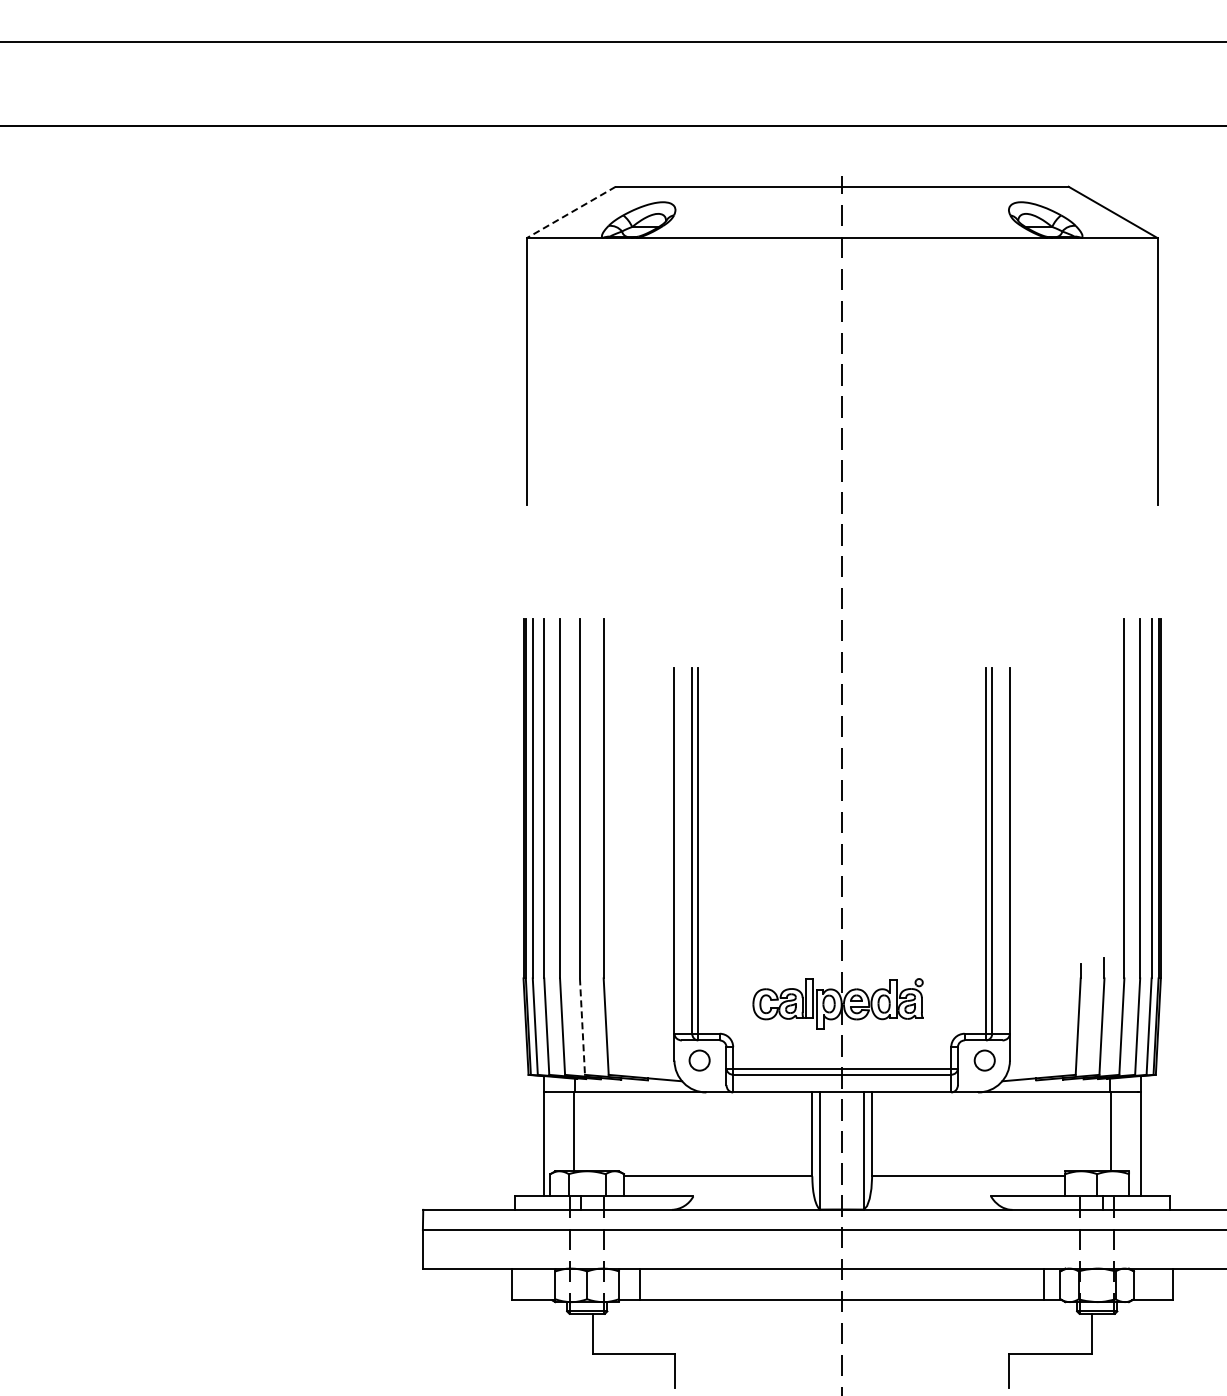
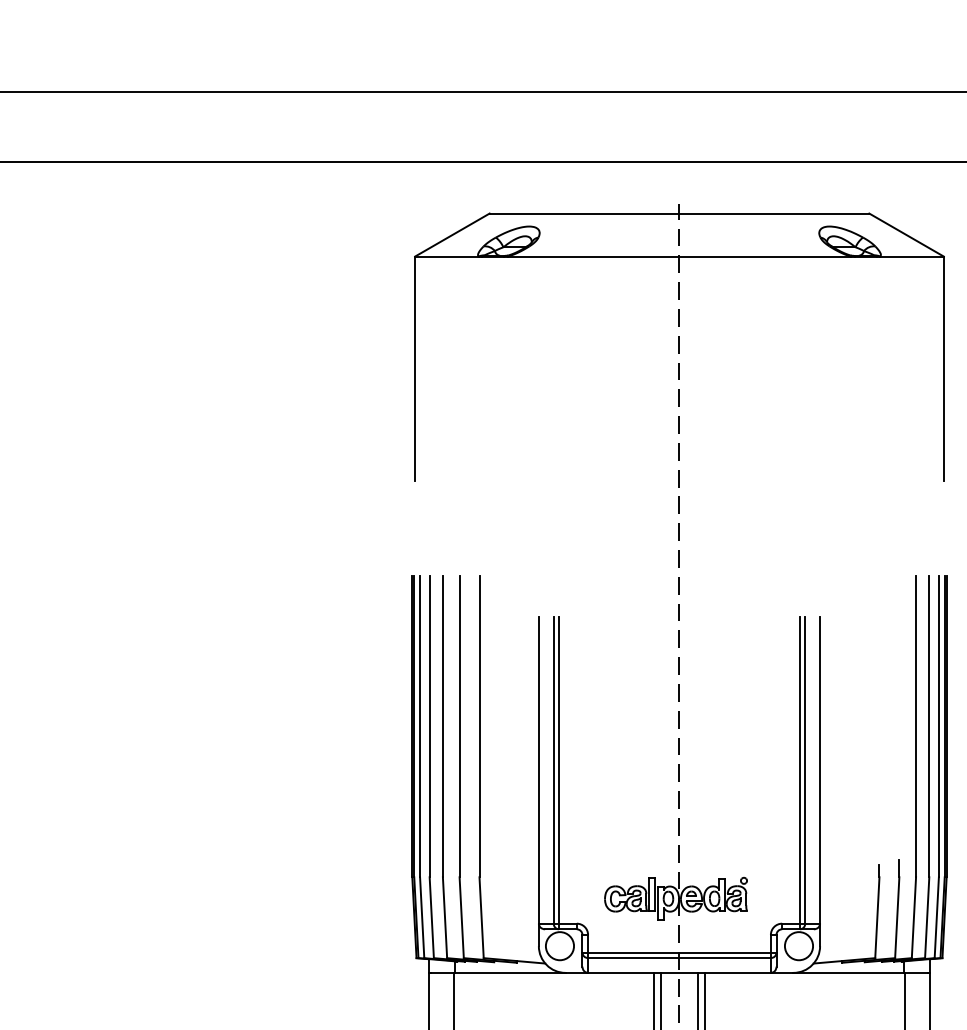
line: (570, 212) -> (451, 235), dashed -> solid
line: (582, 1027) -> (461, 918), dashed -> solid
circle: (699, 1060) -> (559, 946), size x1.67
circle: (984, 1060) -> (798, 946), size x1.67

